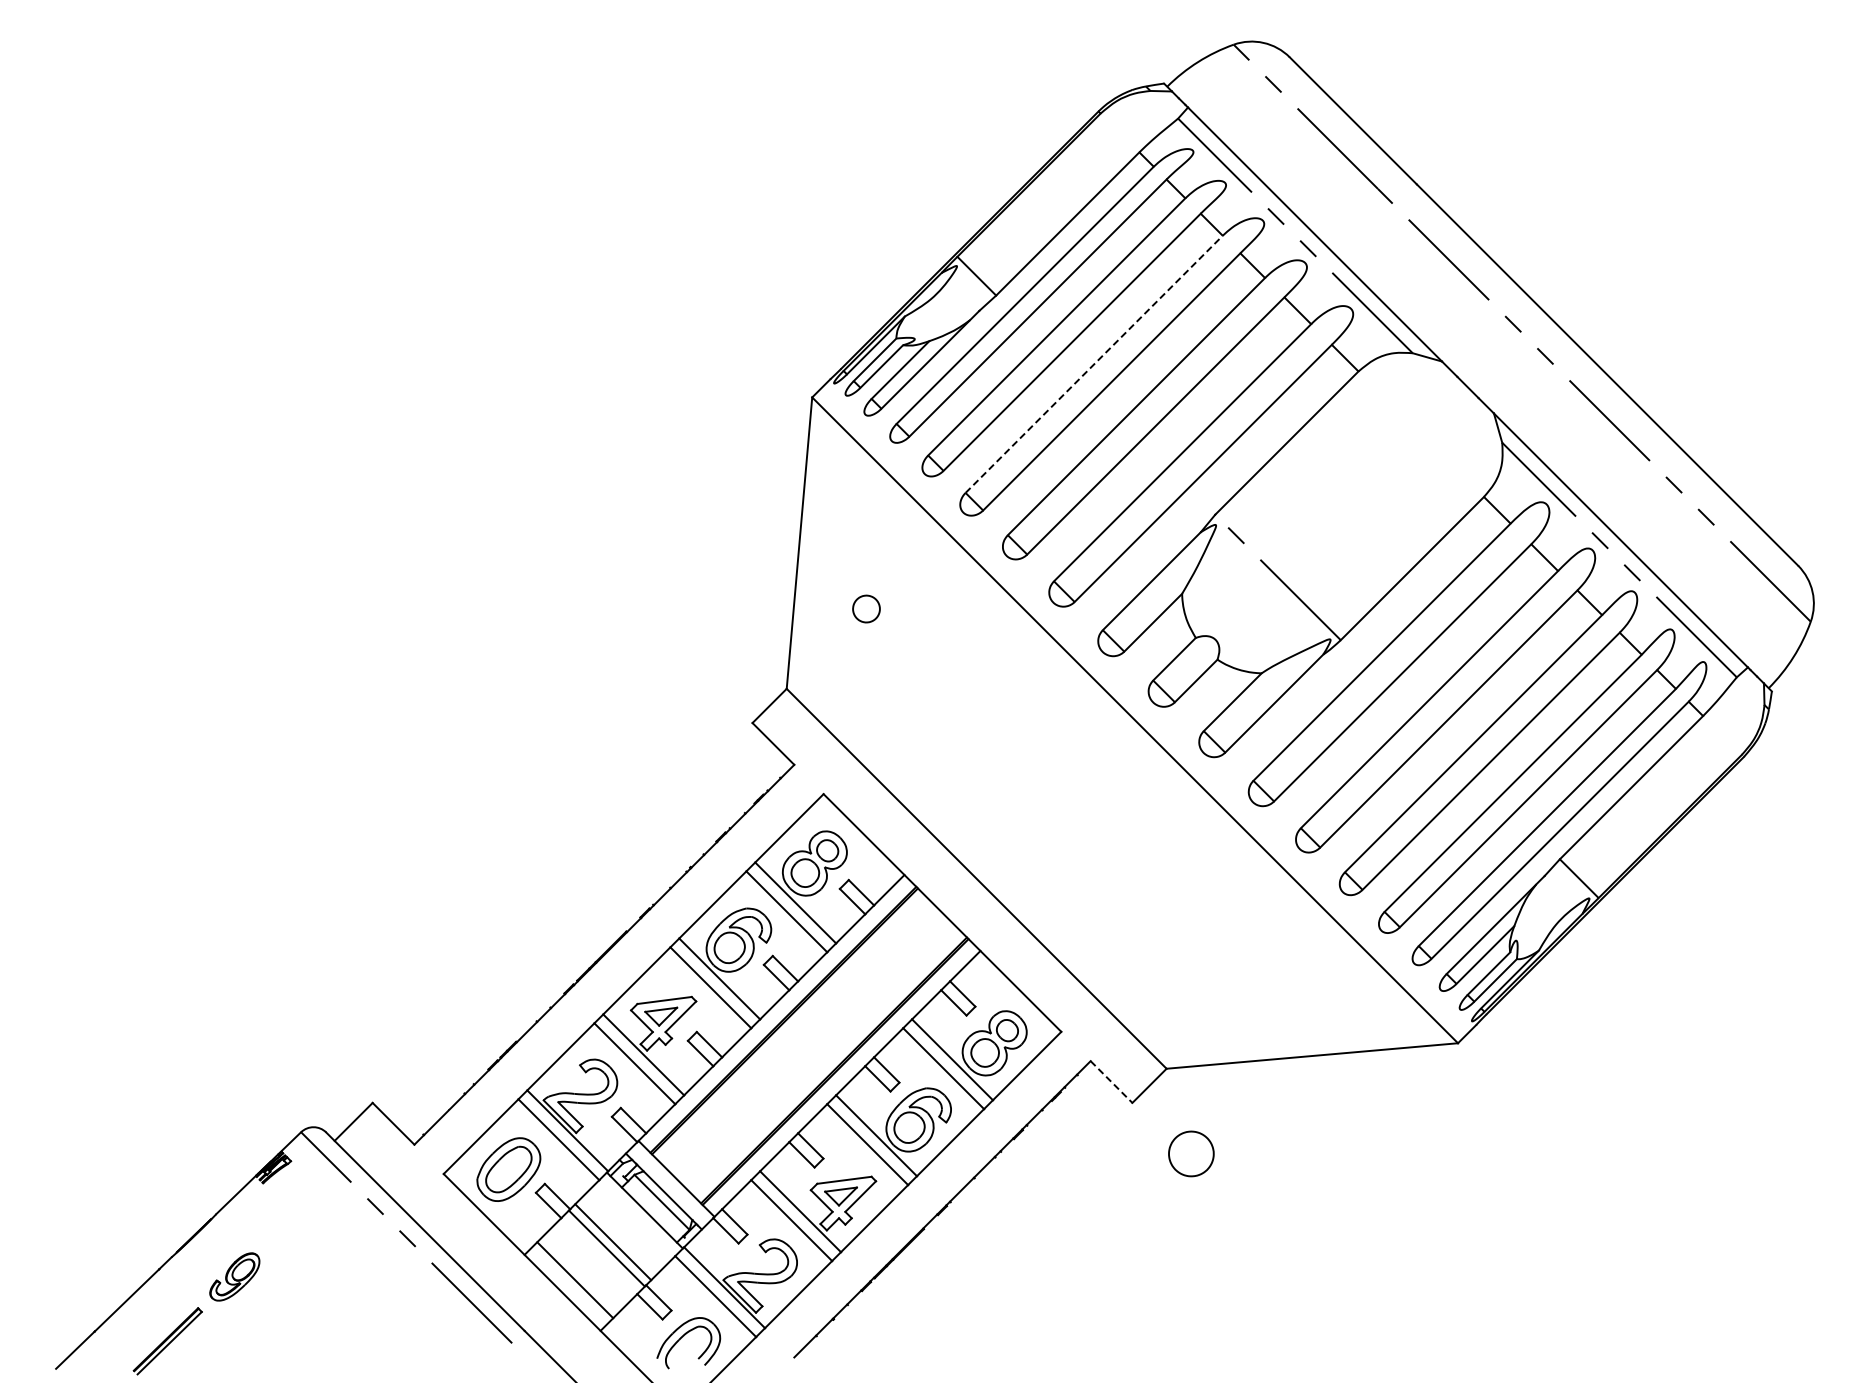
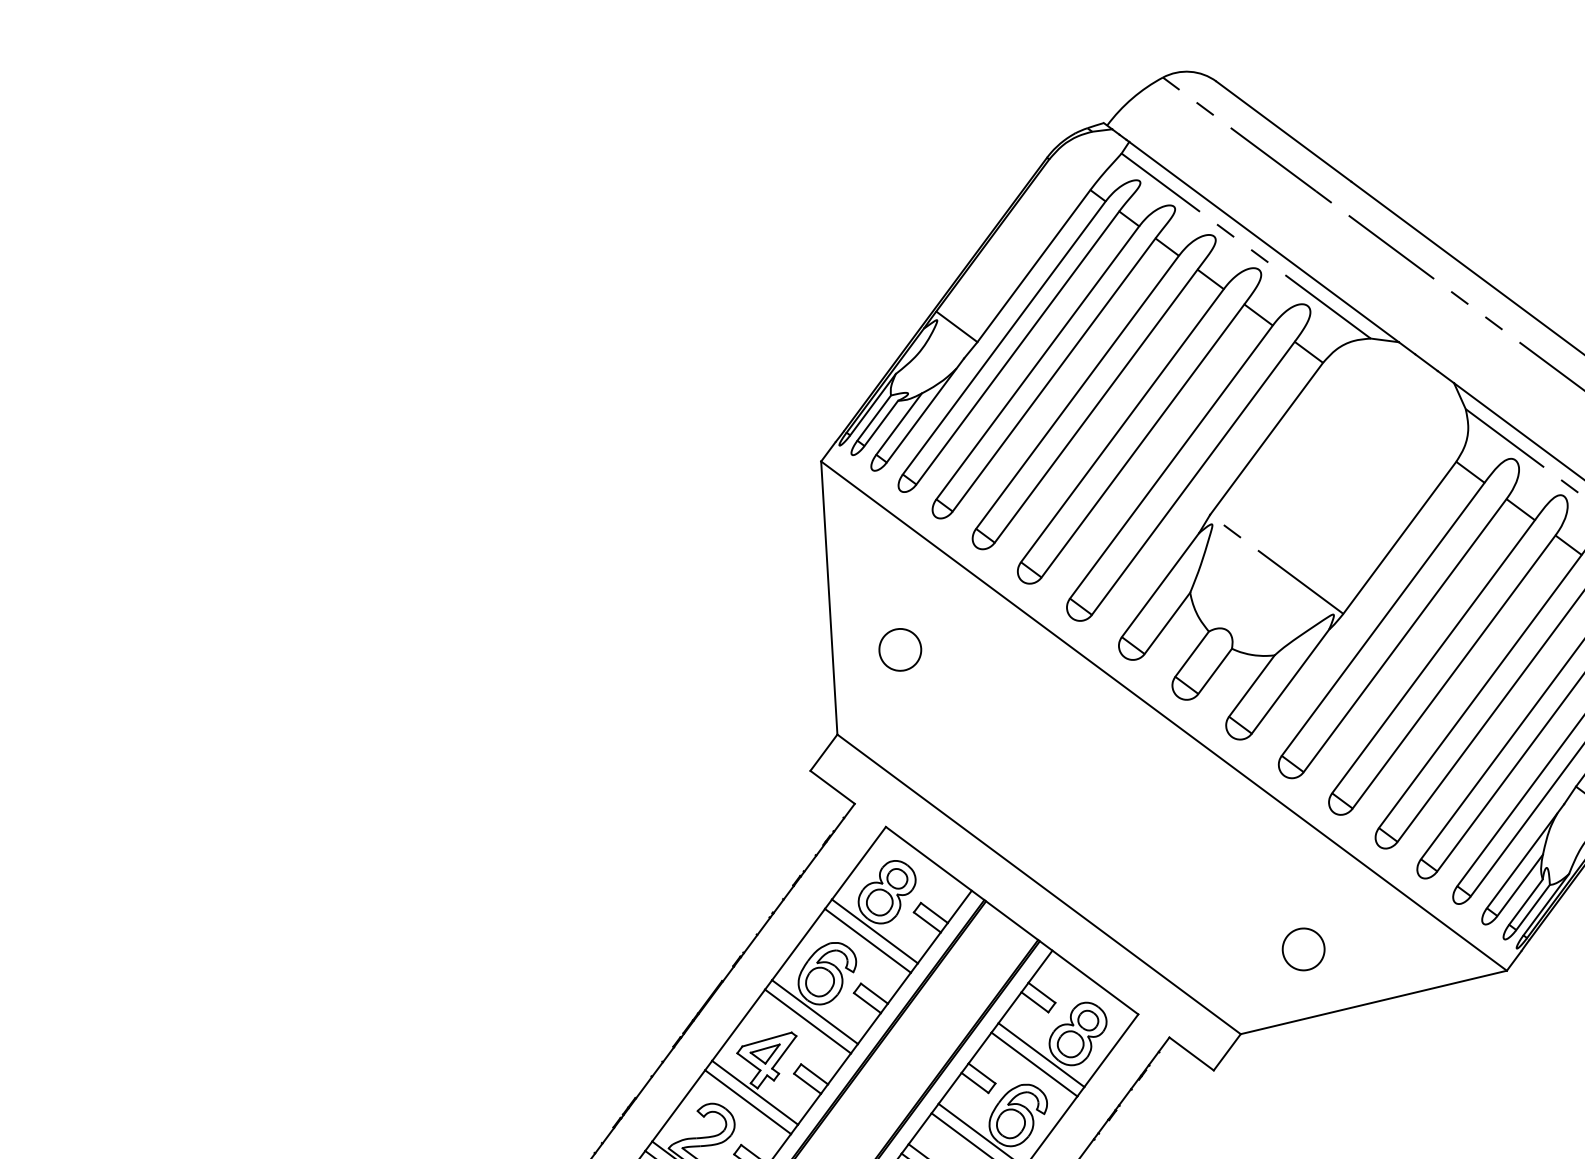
line: (1094, 364) -> (1077, 392), dashed -> solid
part: (866, 608) -> (900, 649), size x1.67
line: (1111, 1082) -> (1191, 1054), dashed -> solid
part: (1191, 1153) -> (1303, 949), moved

